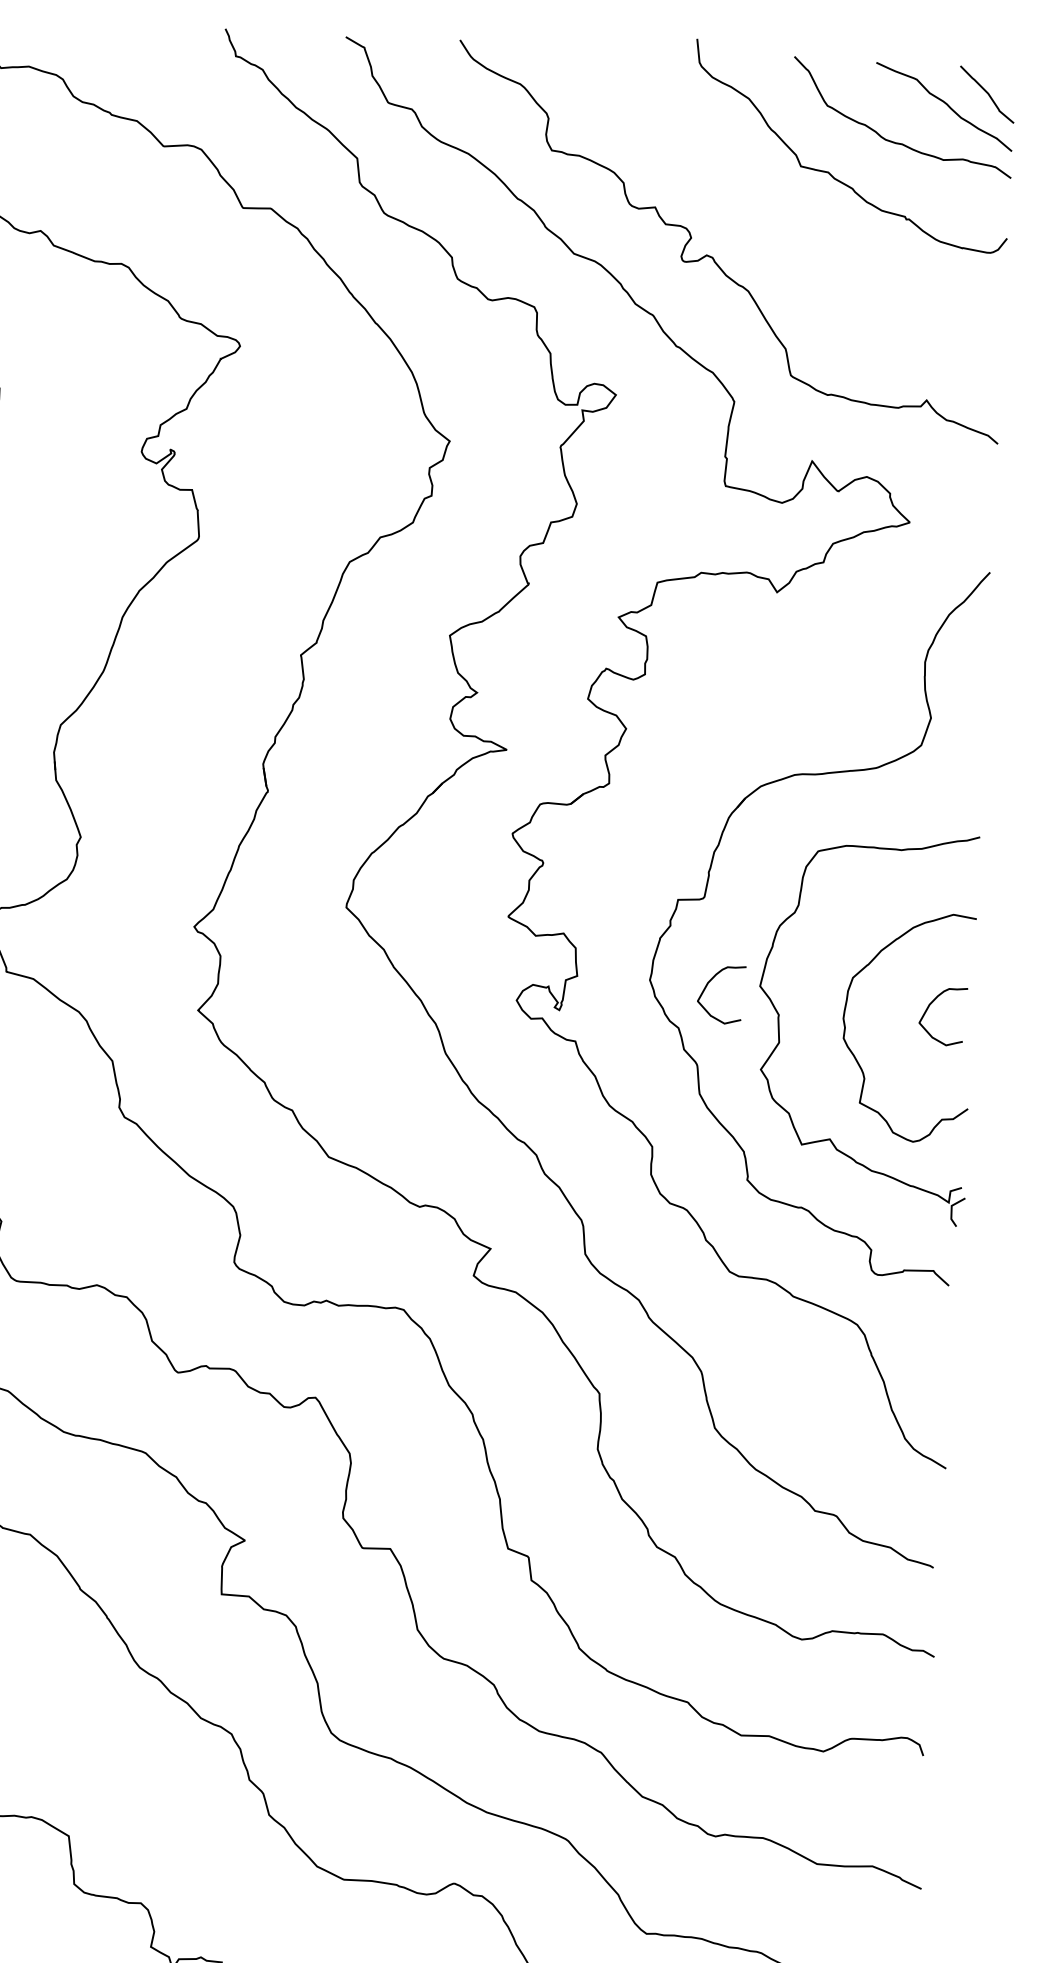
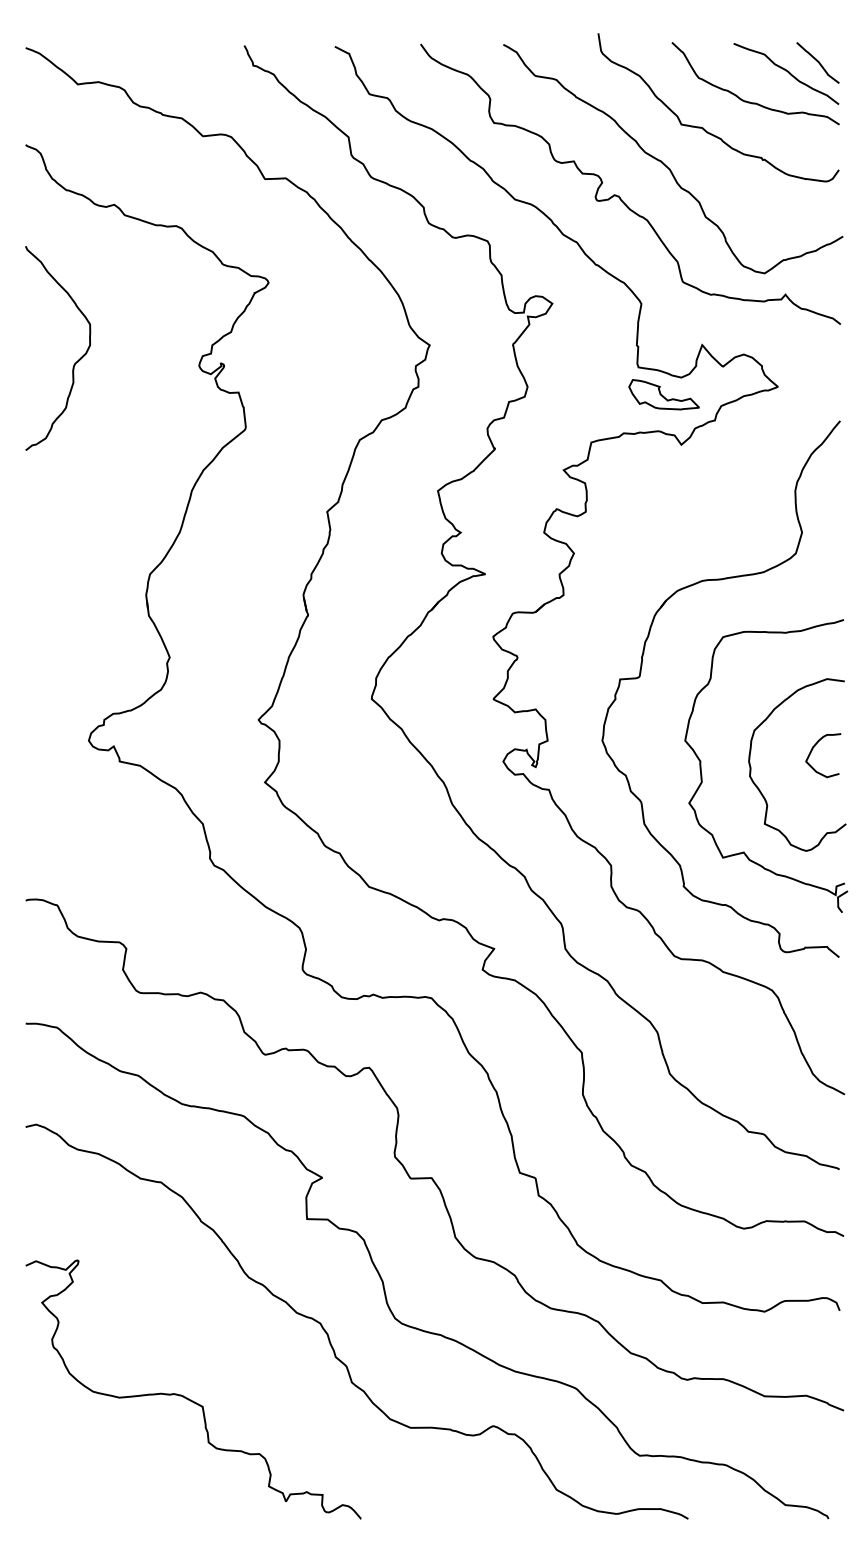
curve: (781, 222) -> (669, 167), added
part: (757, 524) -> (663, 394), added
curve: (708, 985) -> (646, 742), removed

